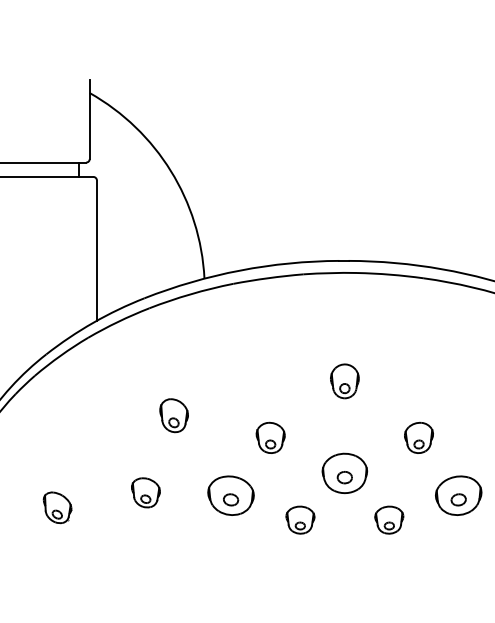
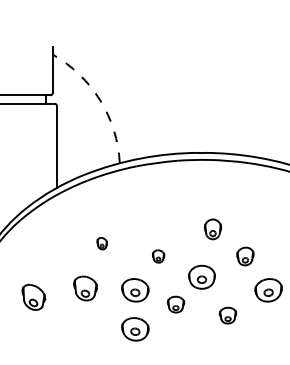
arc: (171, 171) -> (100, 100), solid -> dashed
part: (344, 381) -> (212, 229), moved
part: (174, 415) -> (102, 243), size x0.6
part: (270, 437) -> (158, 256), size x0.7
part: (145, 492) -> (85, 288), size x1.4
part: (57, 507) -> (33, 297), size x1.4
part: (388, 519) -> (227, 315), moved
part: (231, 562) -> (135, 329), added

